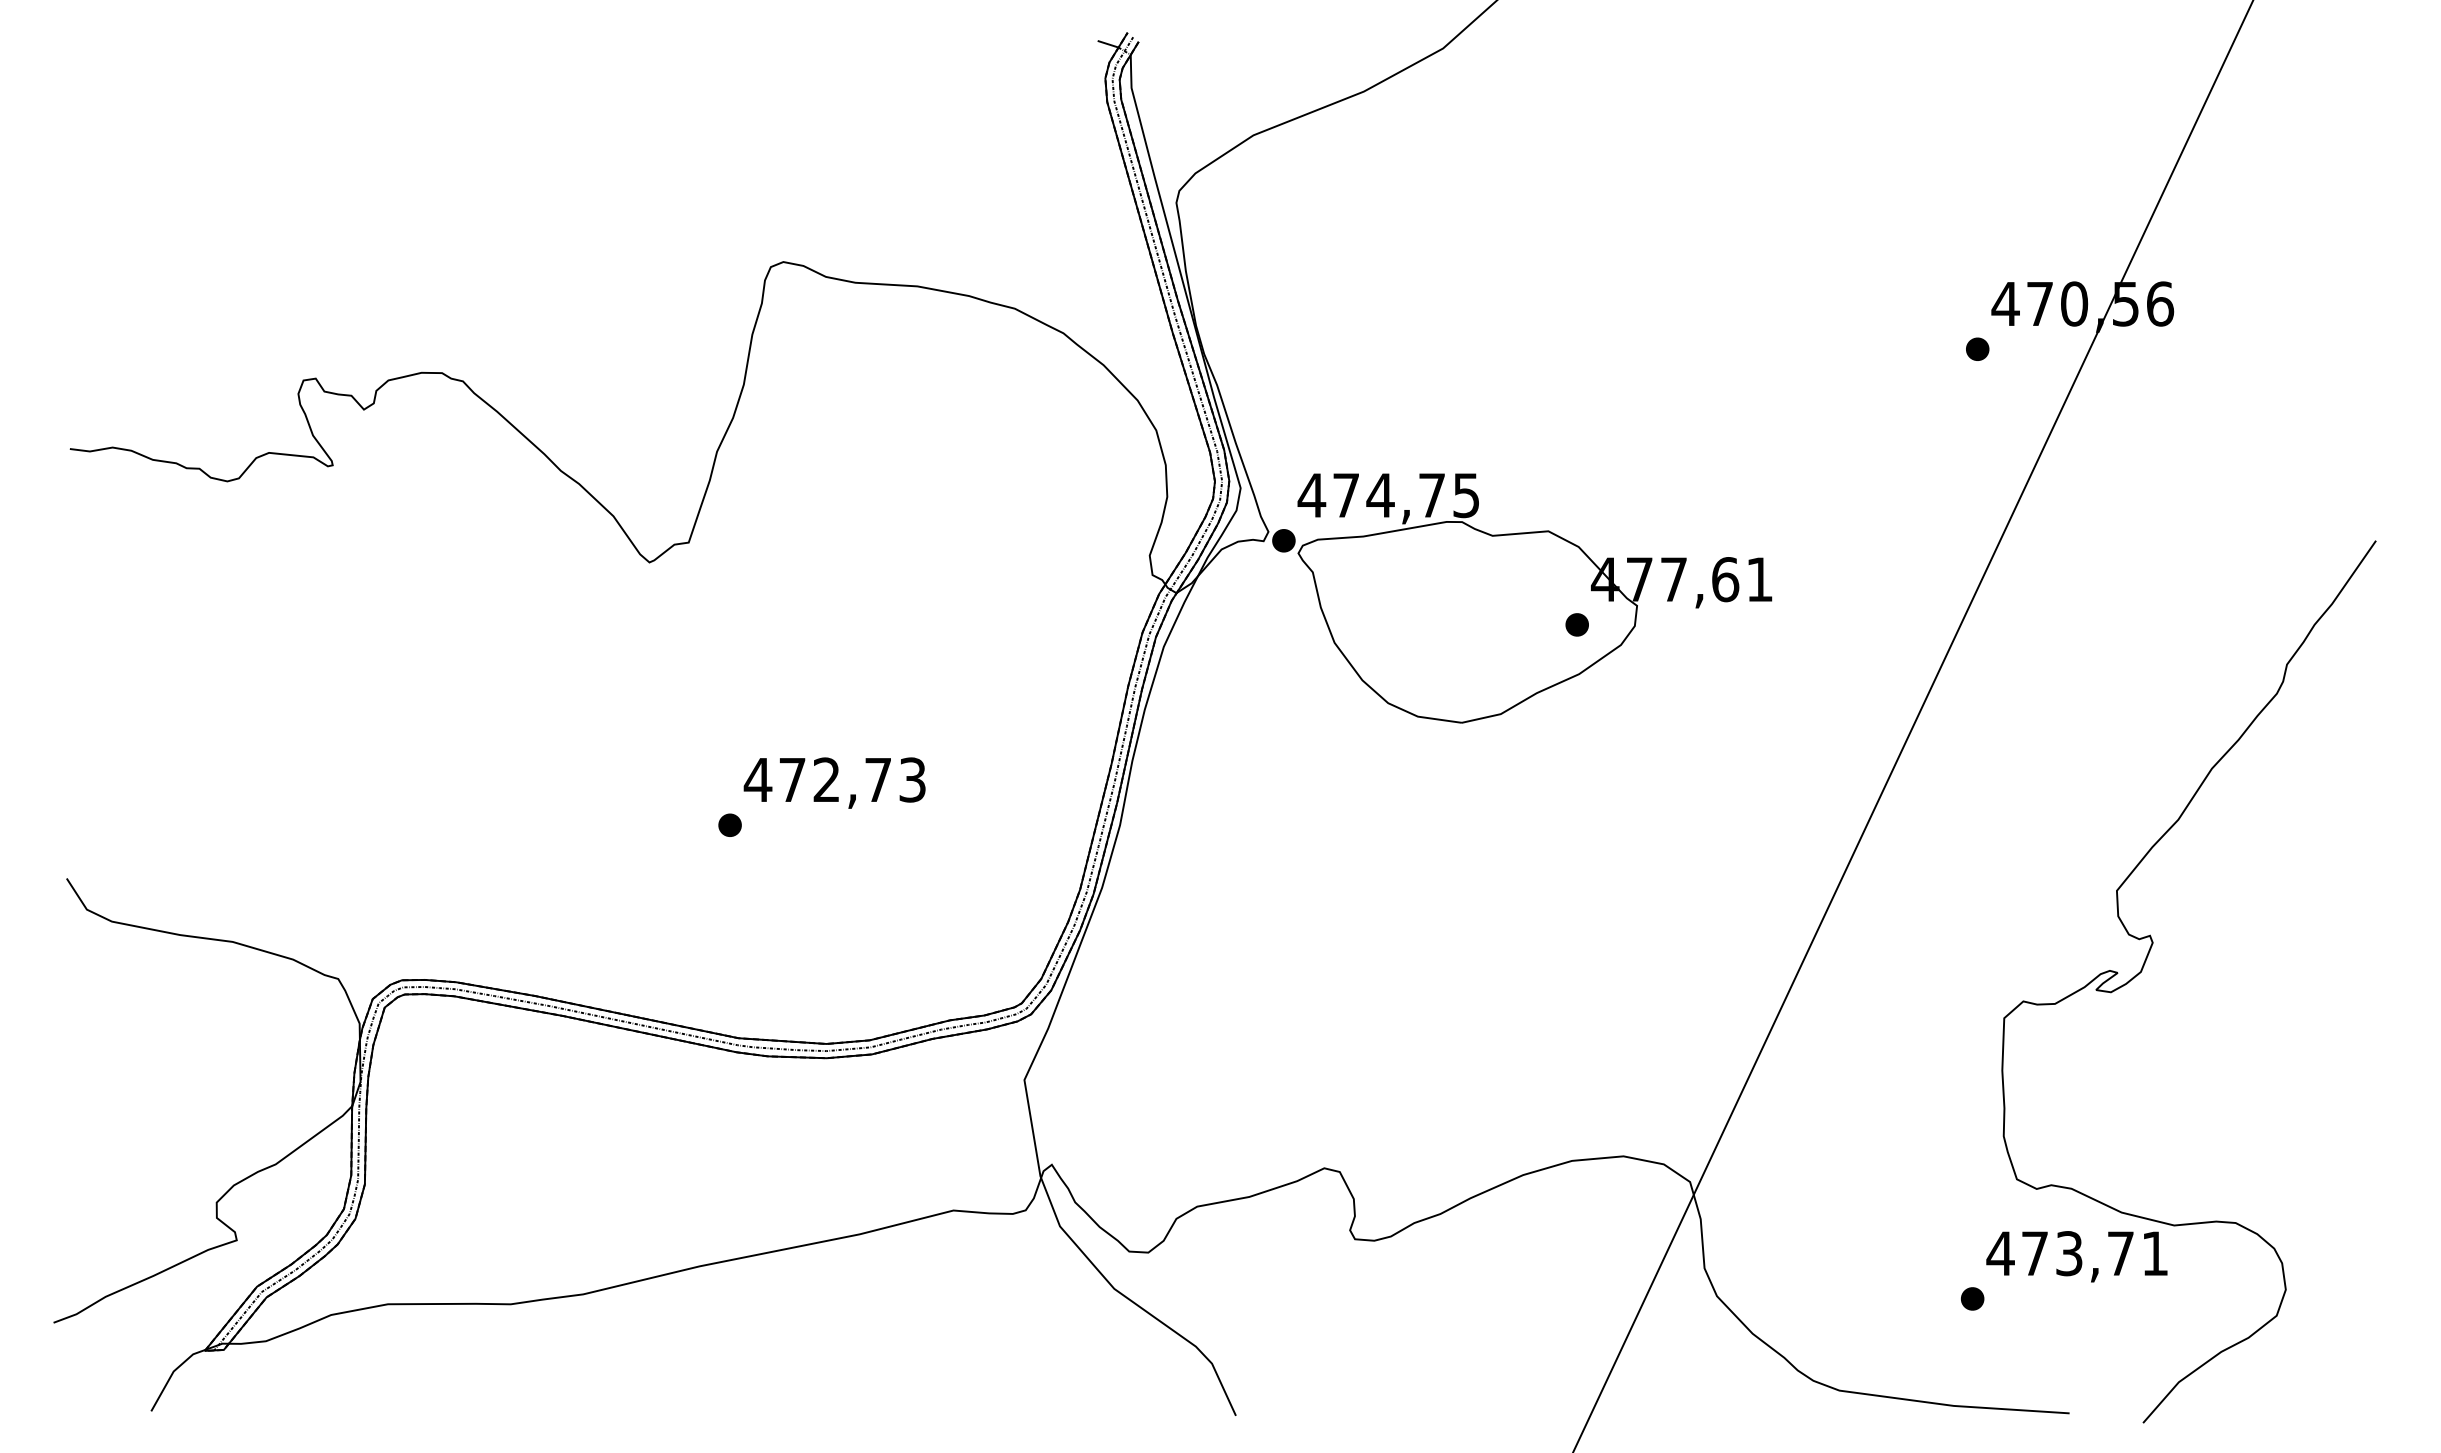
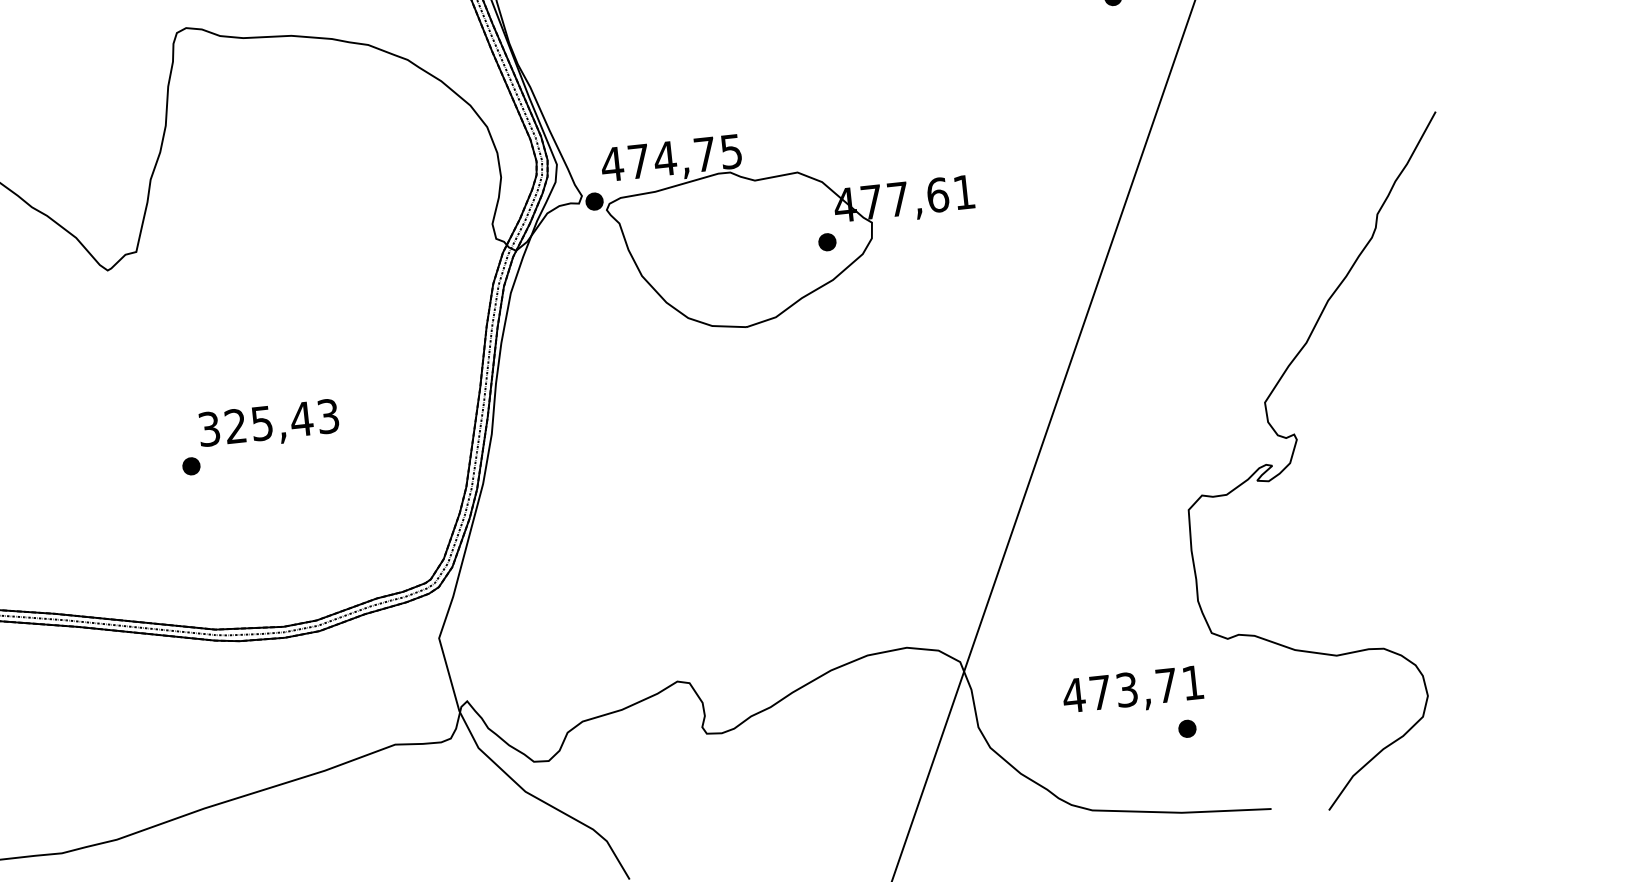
text: (817, 779) -> (255, 423), 472,73 -> 325,43
text: (2076, 1256) -> (1132, 691), moved

